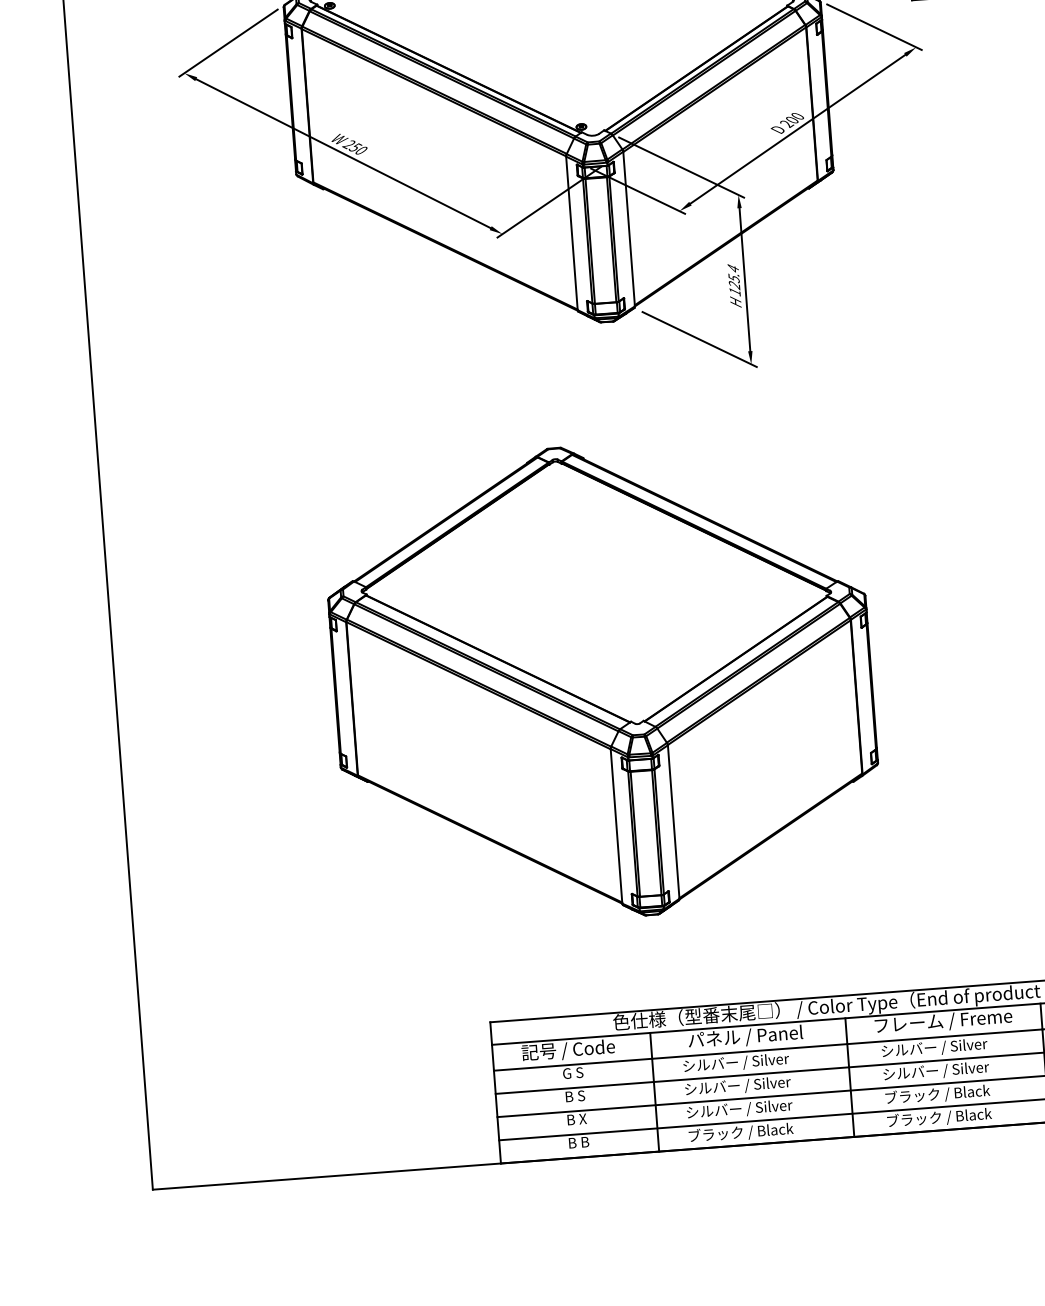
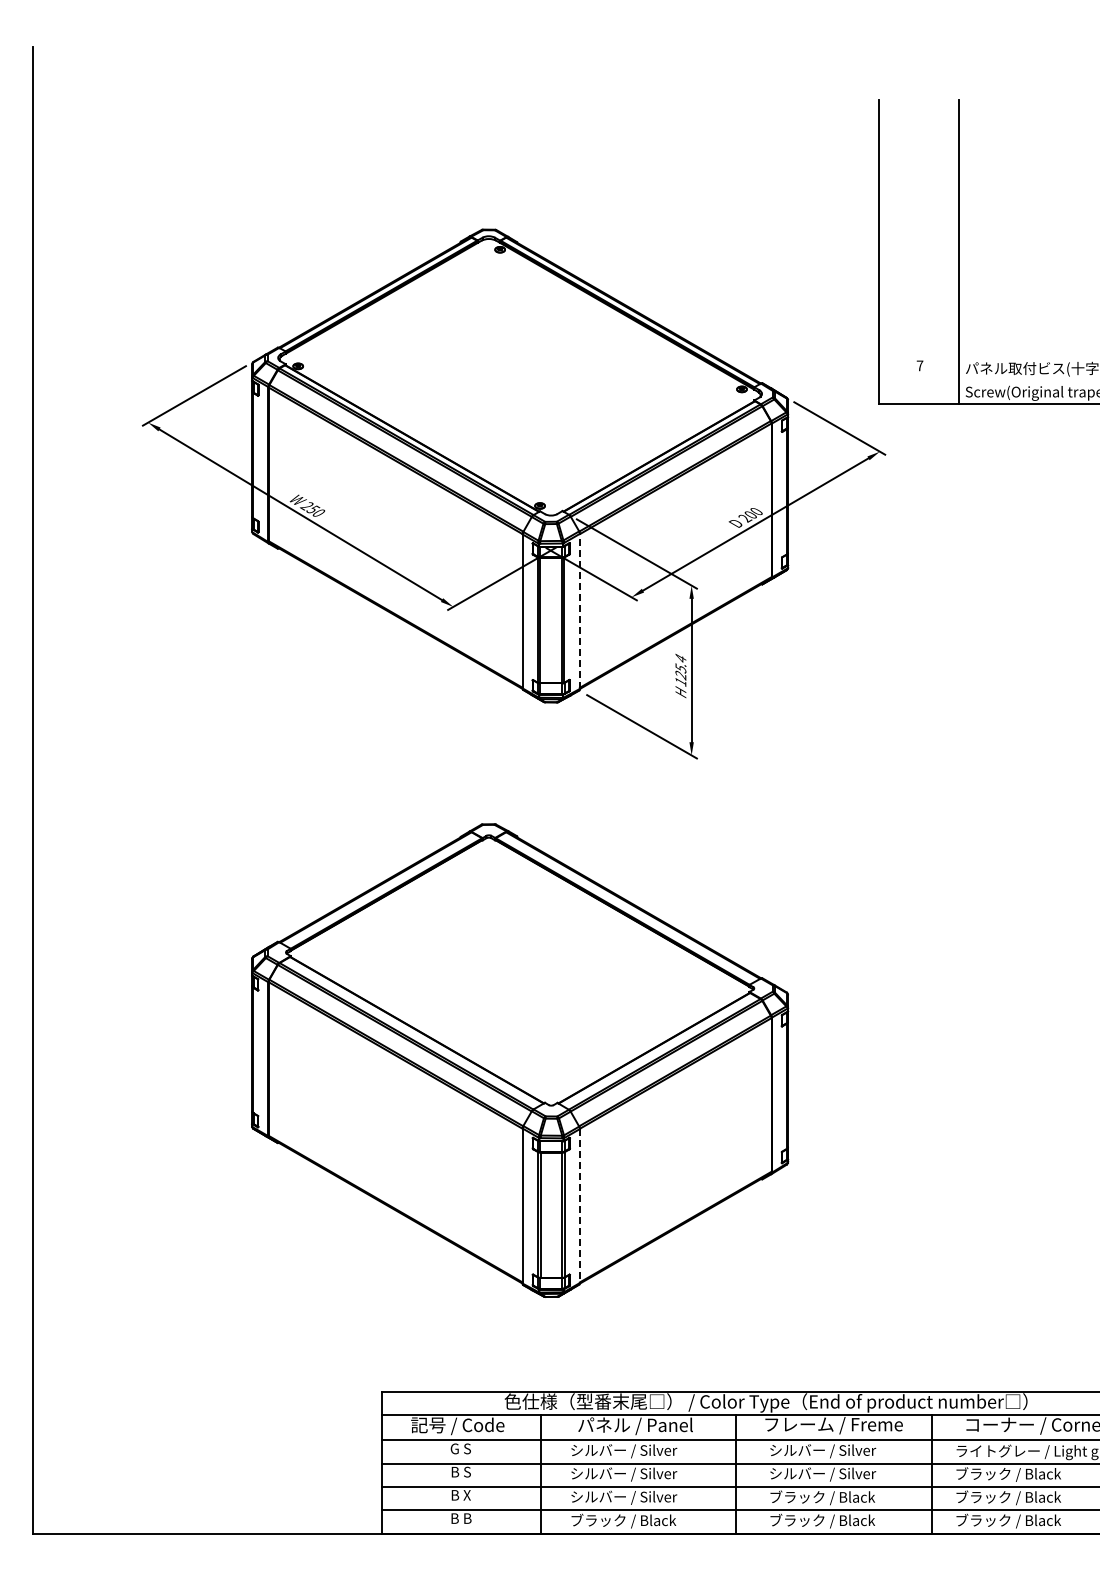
line: (628, 229) -> (579, 611), solid -> dashed
line: (673, 822) -> (579, 1206), solid -> dashed

